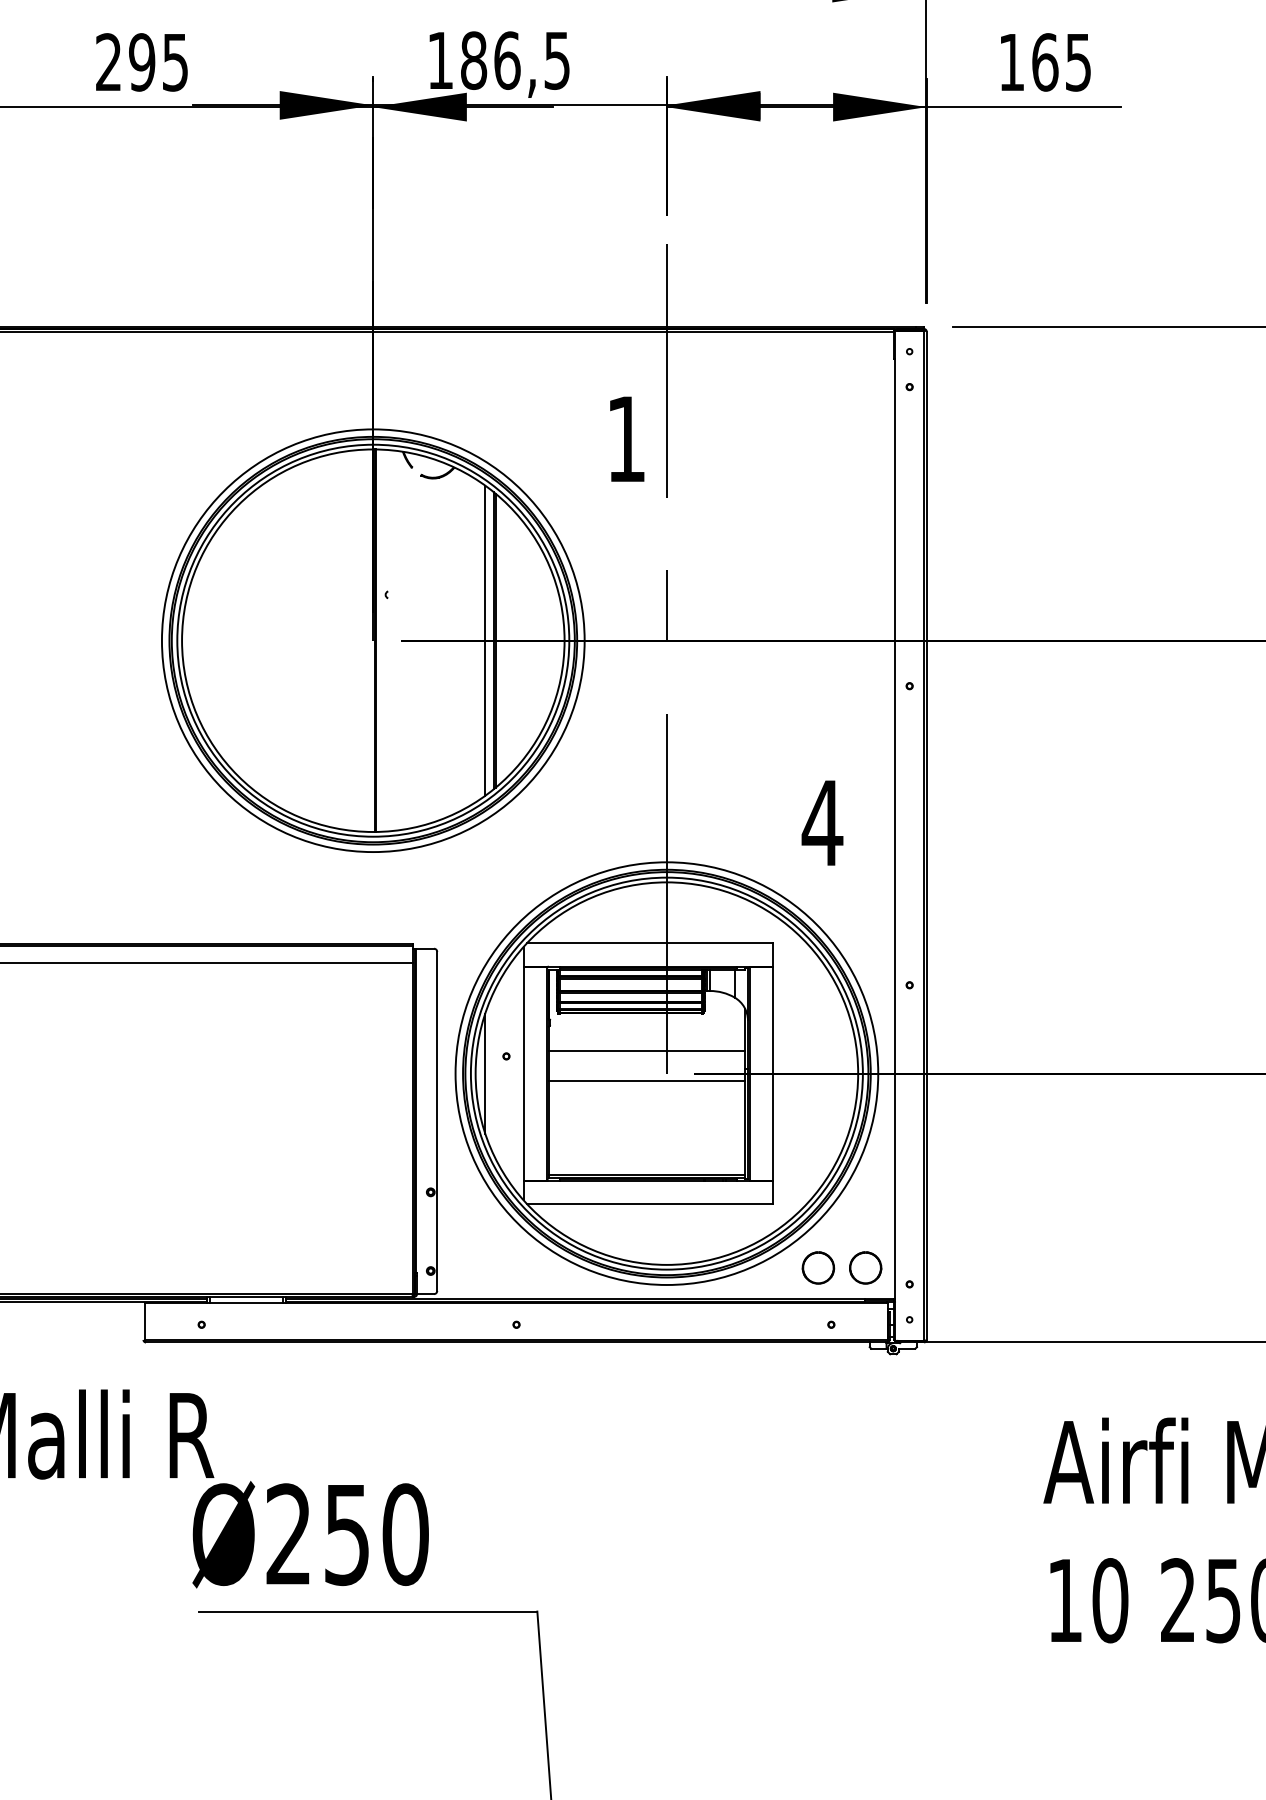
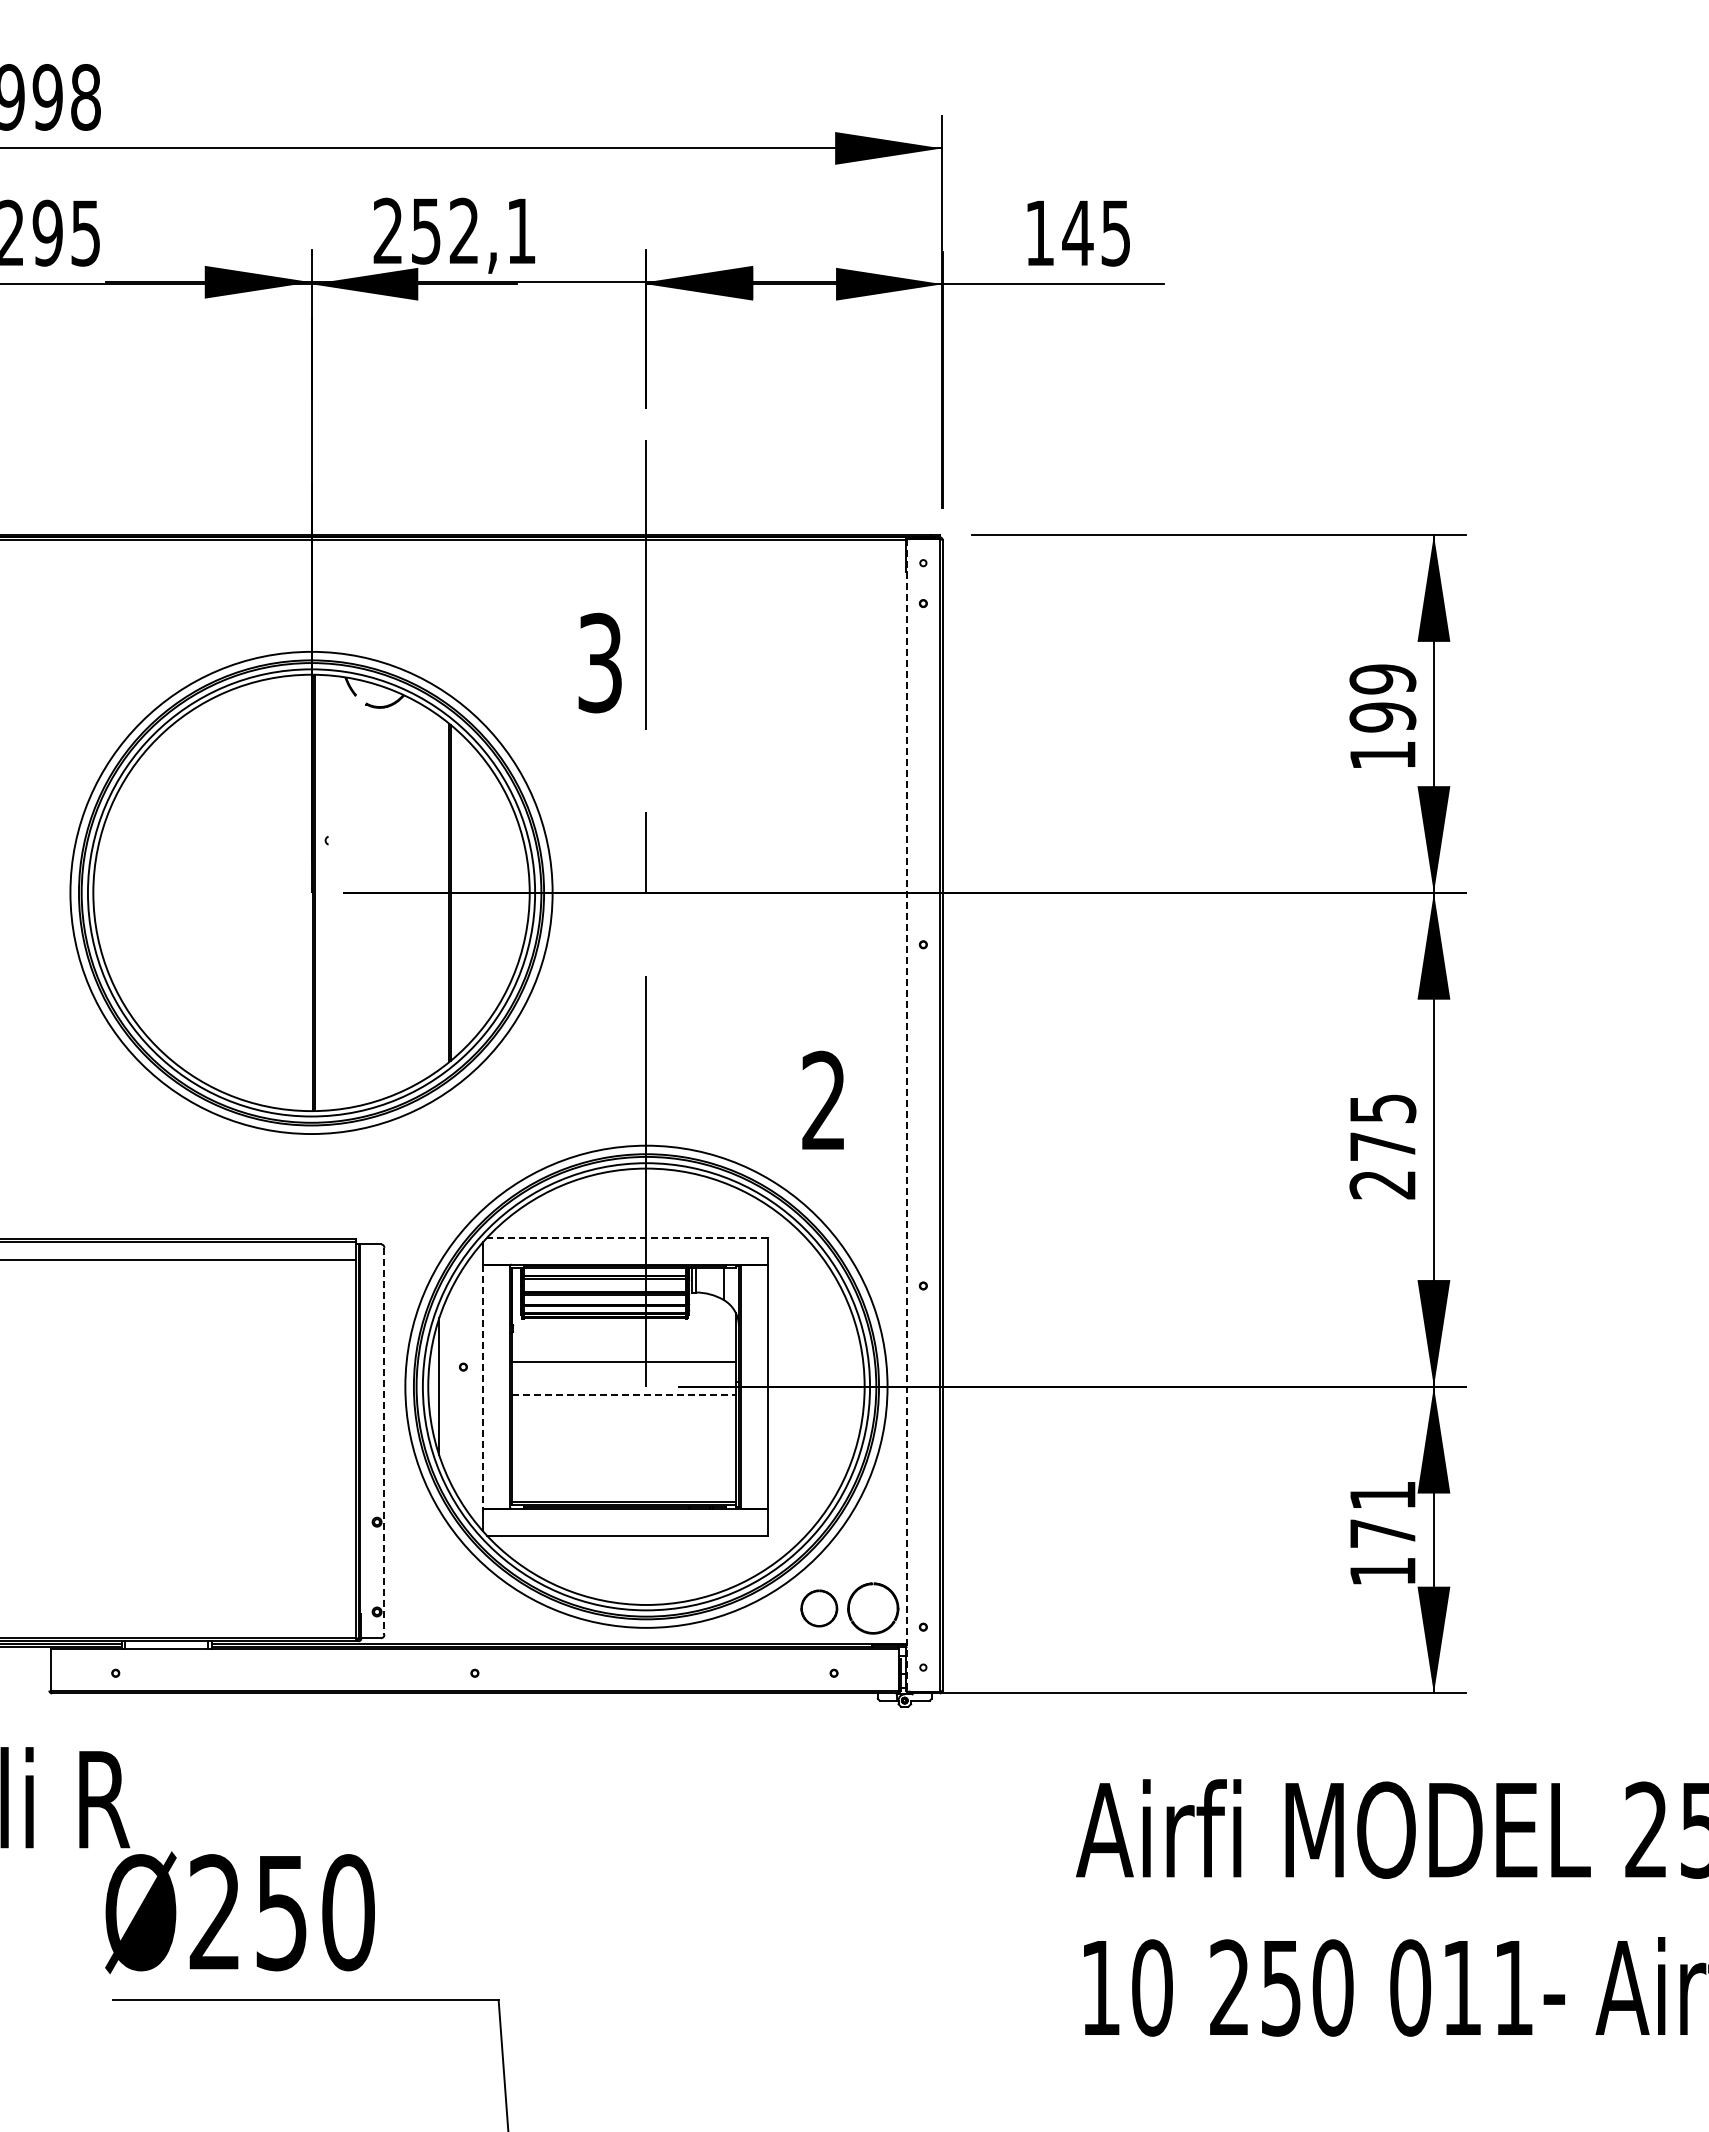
text: (498, 60) -> (454, 230), 186,5 -> 252,1
text: (1044, 61) -> (1077, 232), 165 -> 145
text: (625, 438) -> (599, 662), 1 -> 3
line: (485, 640) -> (439, 892), removed
text: (822, 821) -> (823, 1099), 4 -> 2
line: (894, 835) -> (906, 1115), solid -> dashed
line: (649, 942) -> (626, 1237), solid -> dashed
line: (524, 1074) -> (483, 1387), solid -> dashed
line: (647, 1081) -> (624, 1395), solid -> dashed
line: (437, 1121) -> (384, 1441), solid -> dashed
part: (865, 1267) -> (872, 1608), size x1.4

